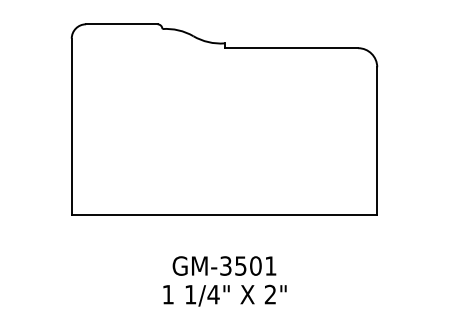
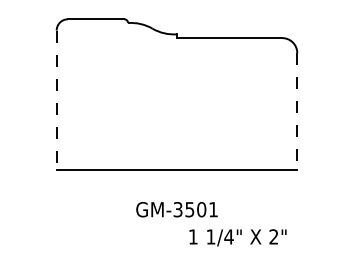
line: (71, 127) -> (56, 100), solid -> dashed
line: (377, 141) -> (297, 111), solid -> dashed
text: (224, 295) -> (237, 237), moved

